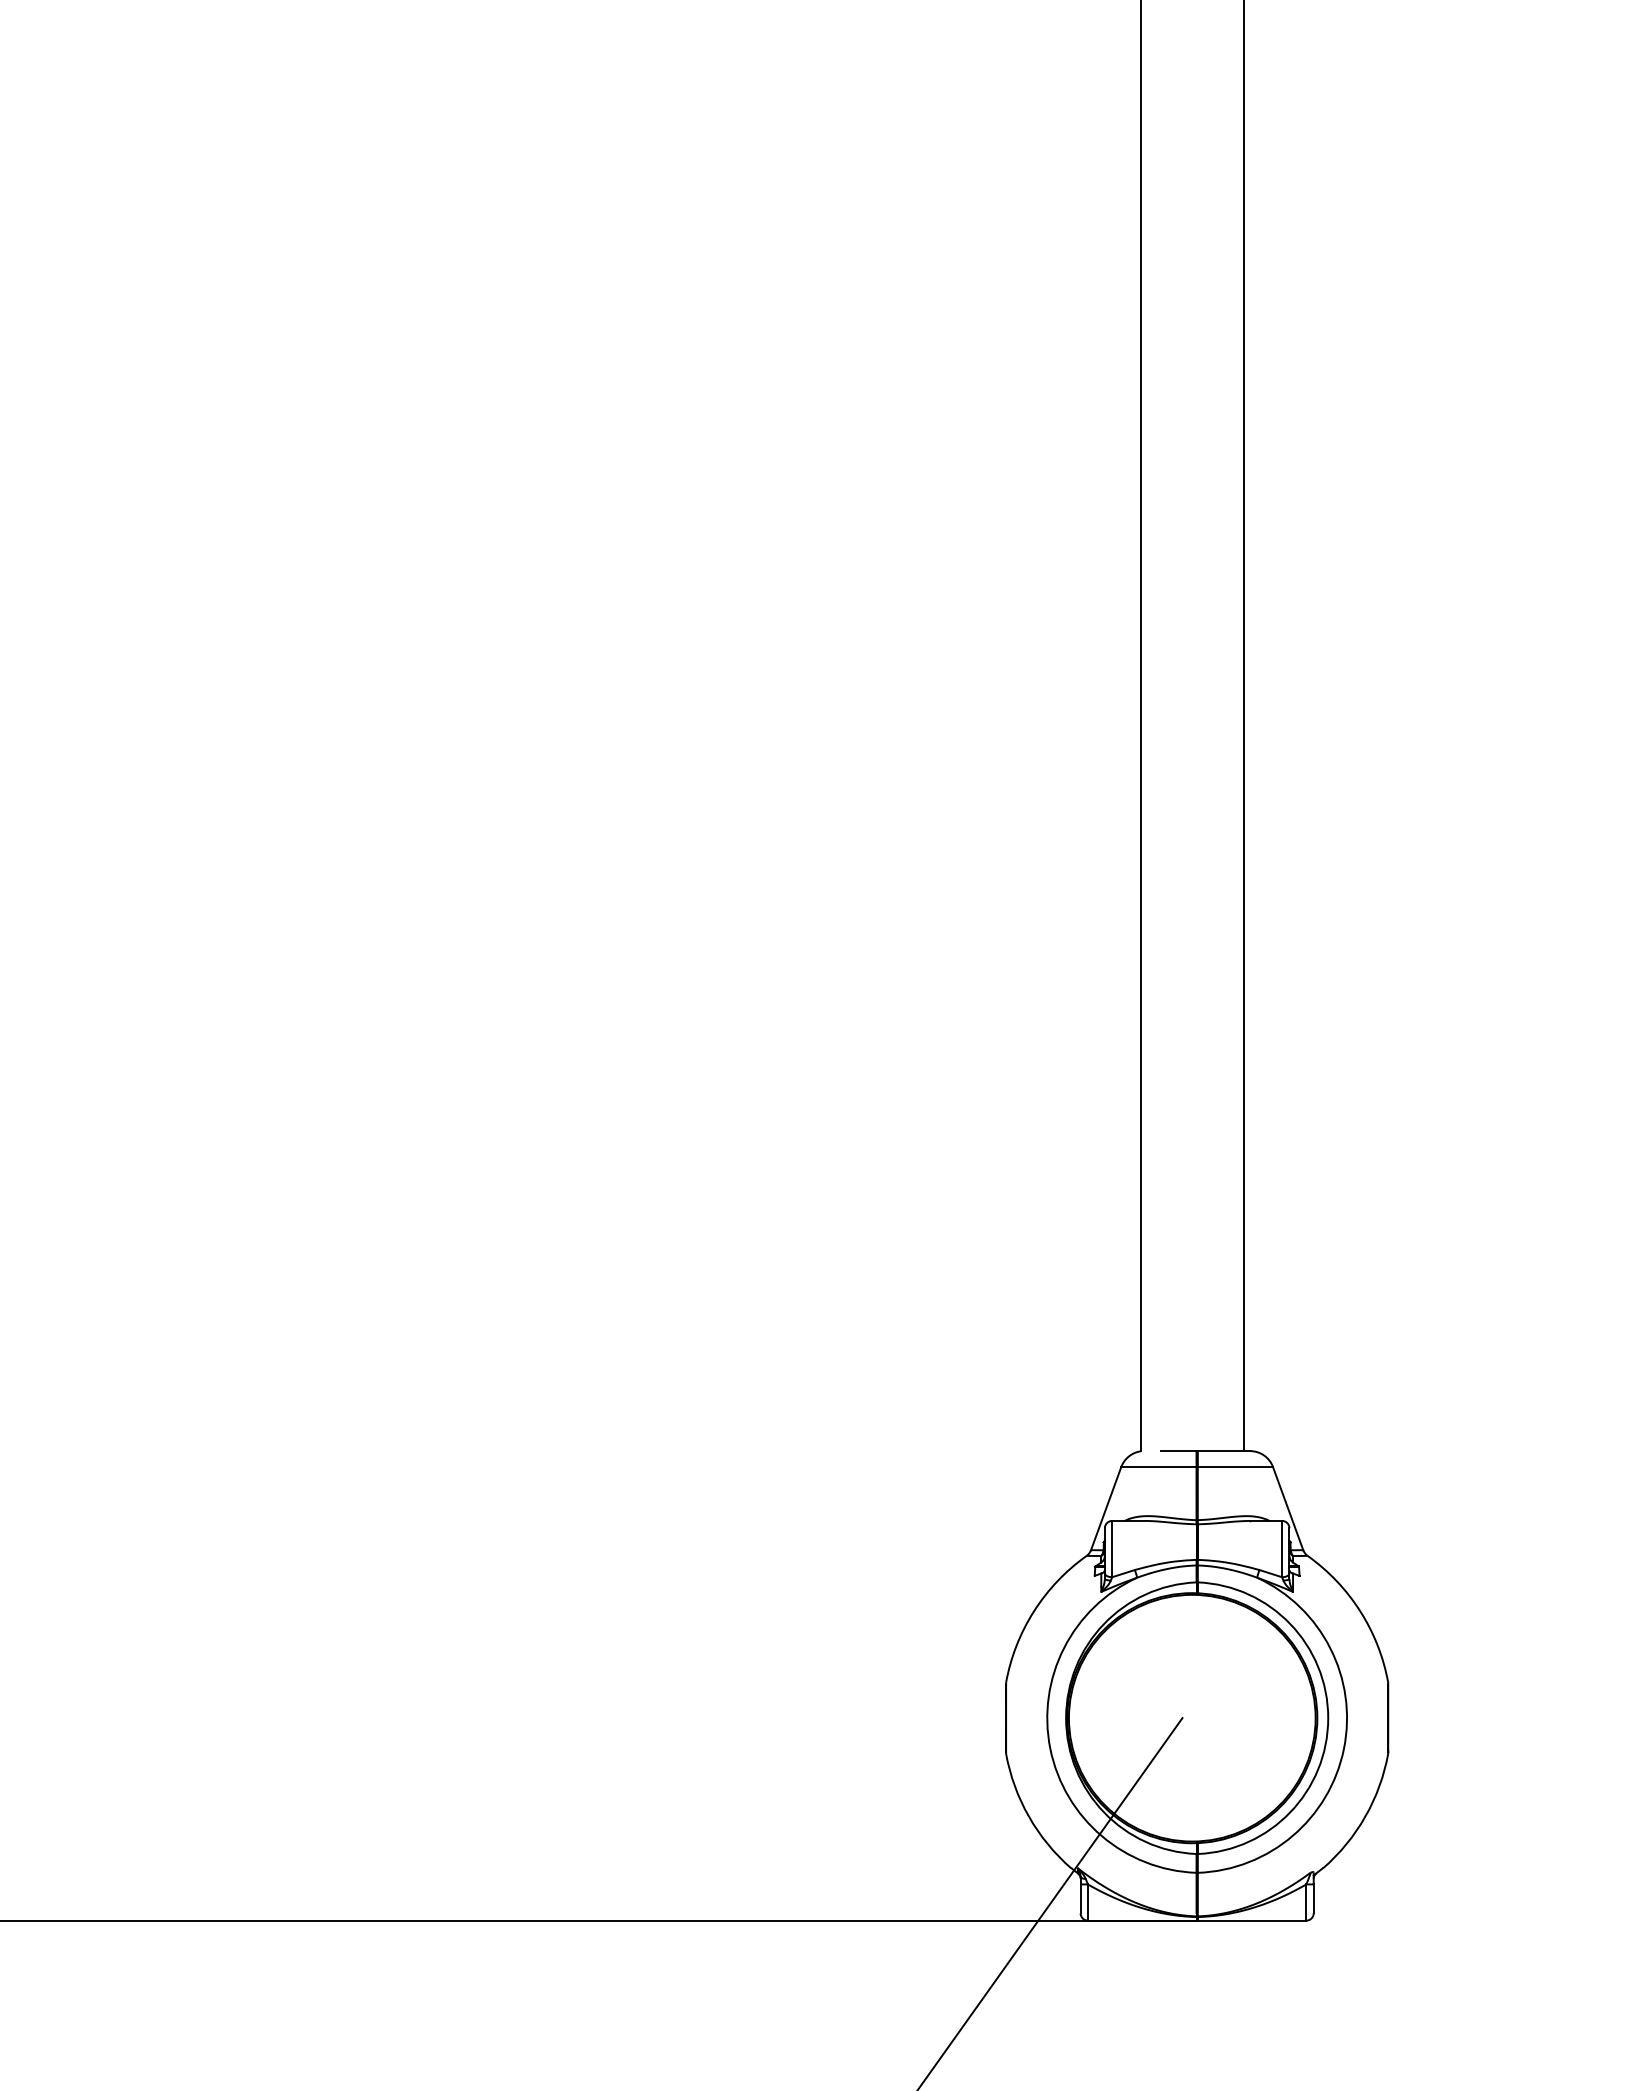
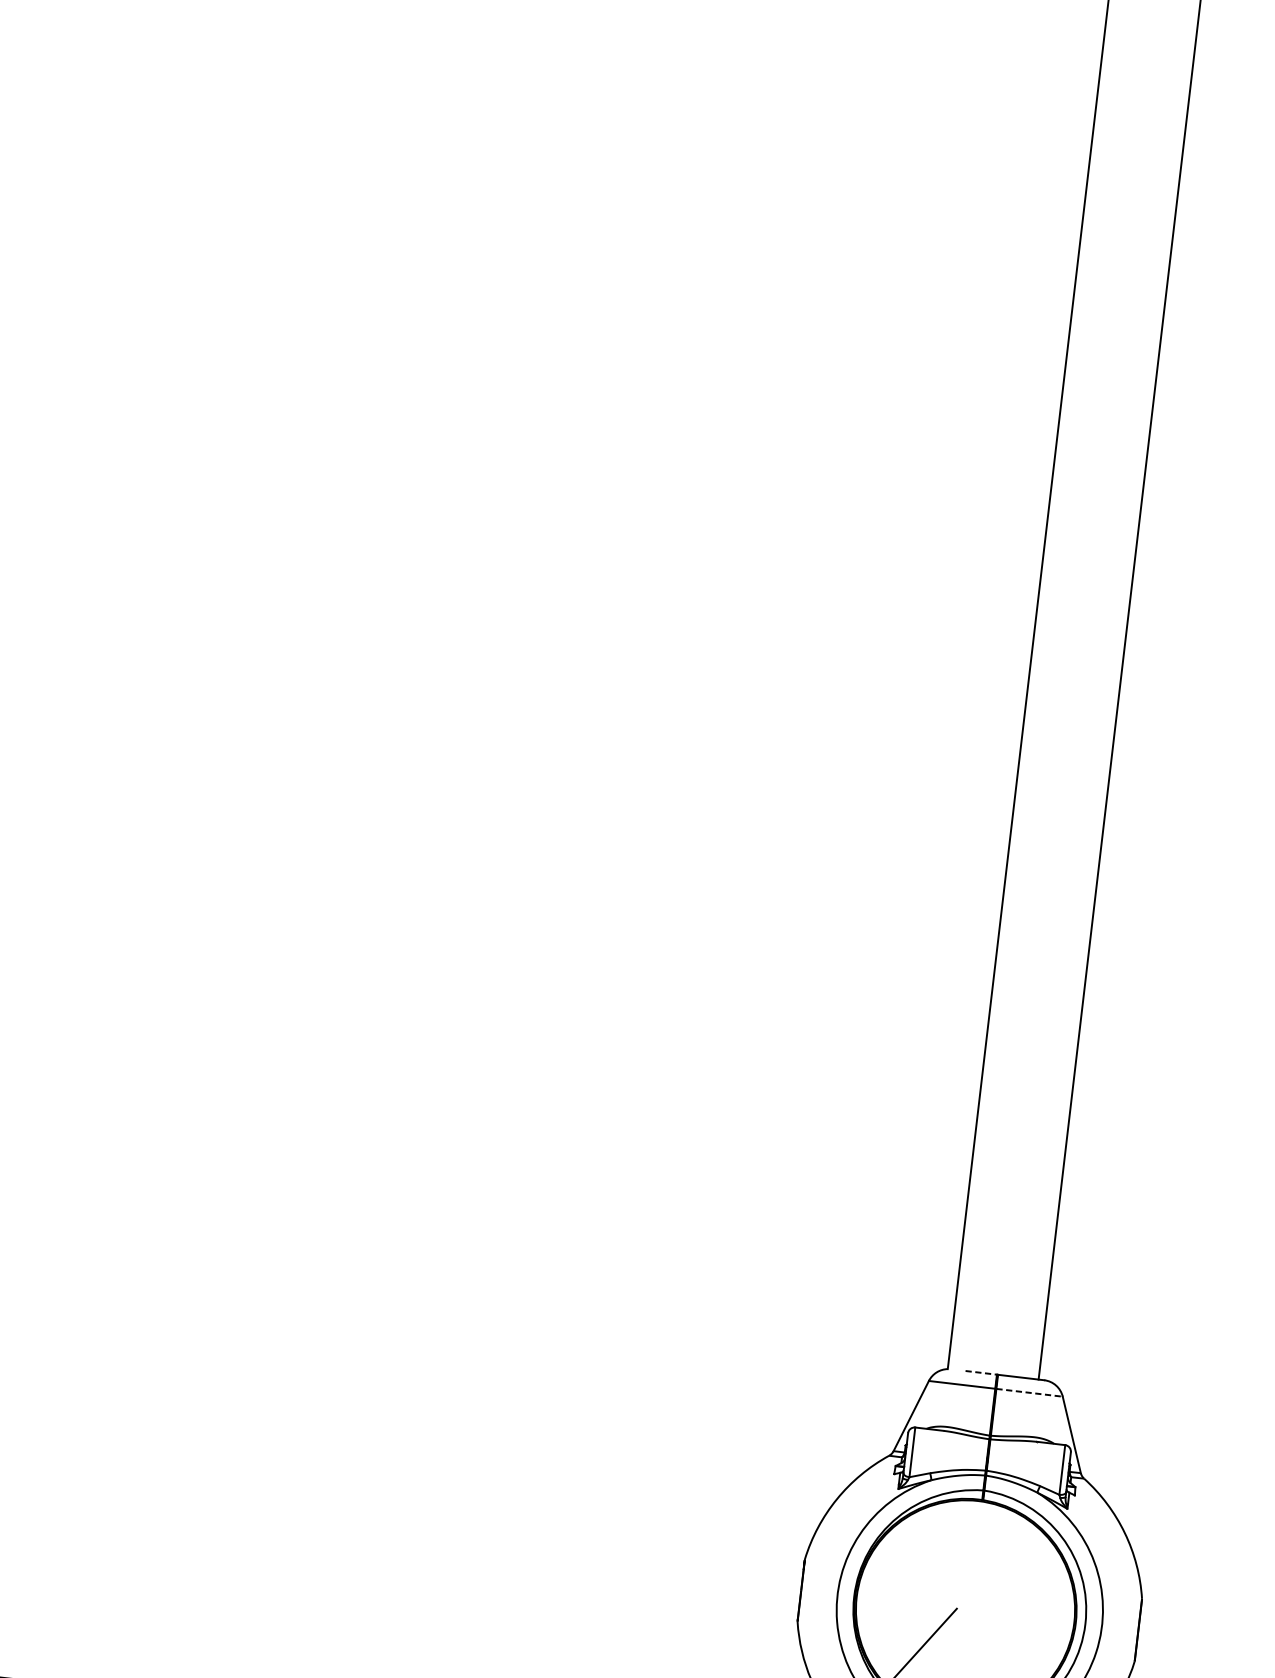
line: (1178, 1451) -> (980, 1373), solid -> dashed
line: (1235, 1467) -> (1029, 1393), solid -> dashed

